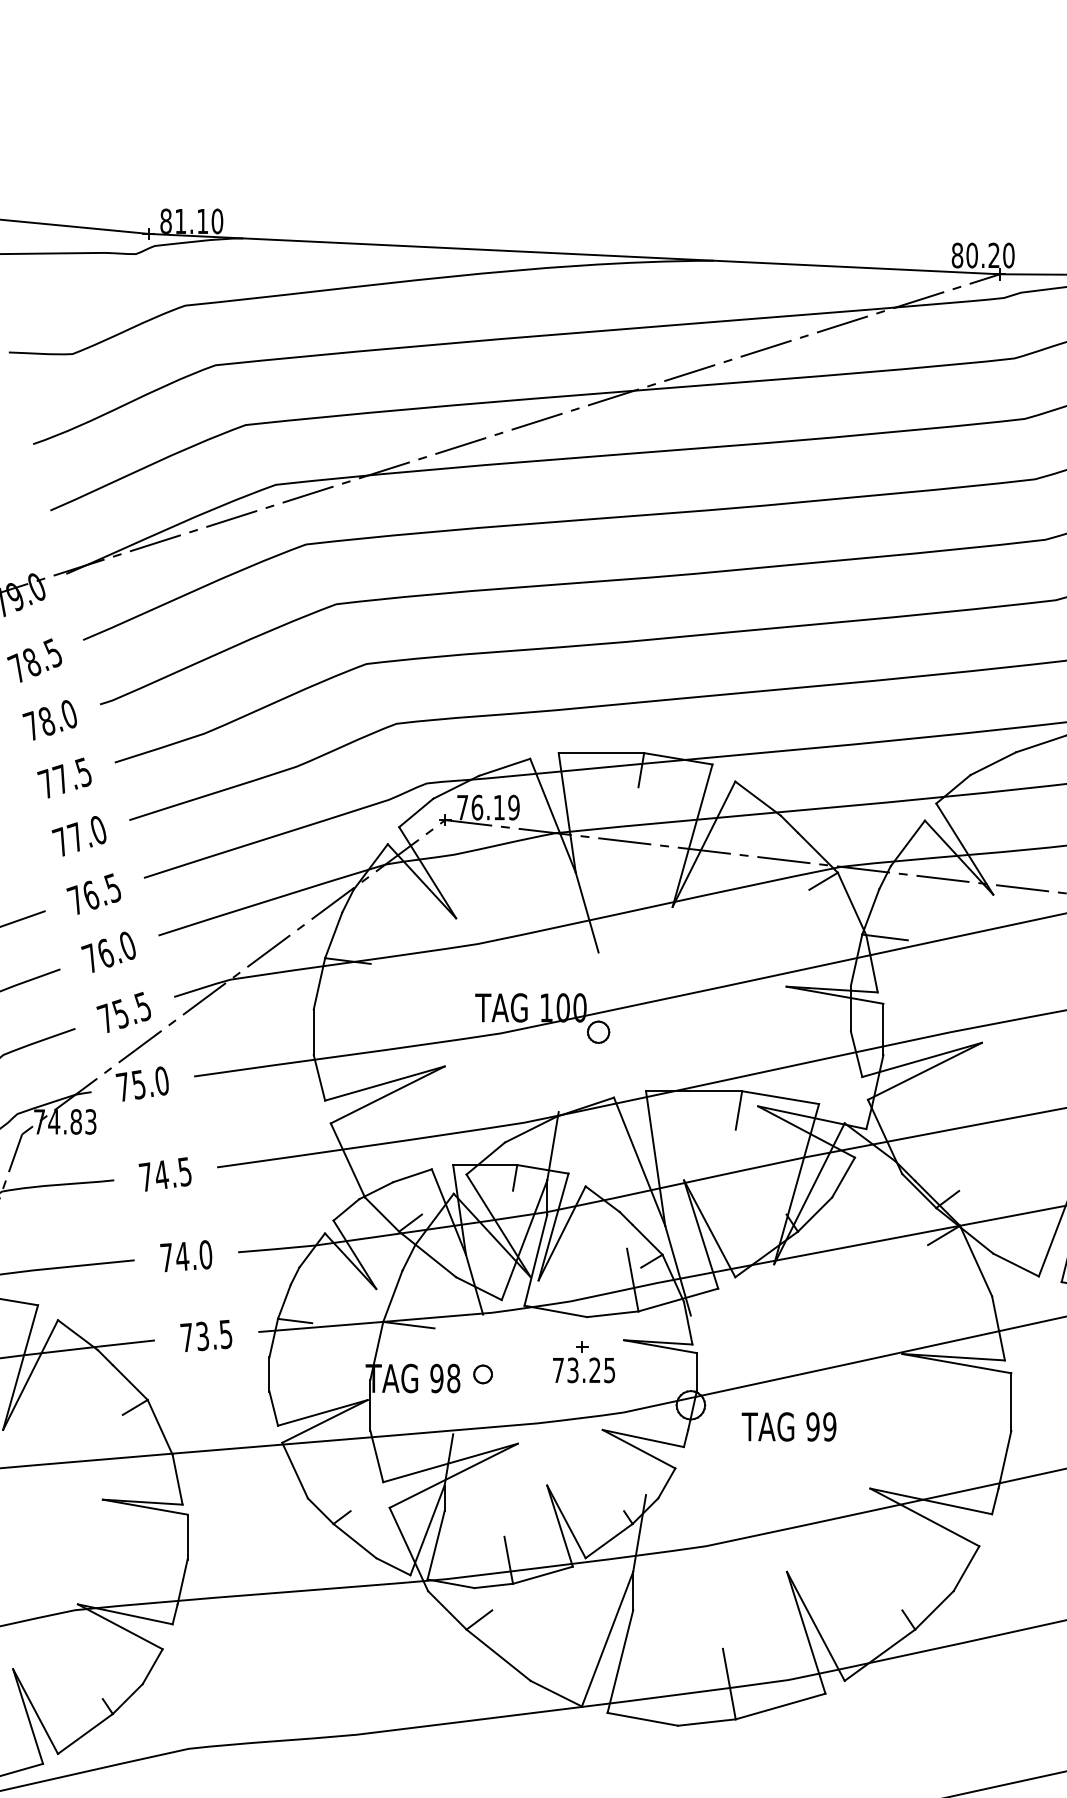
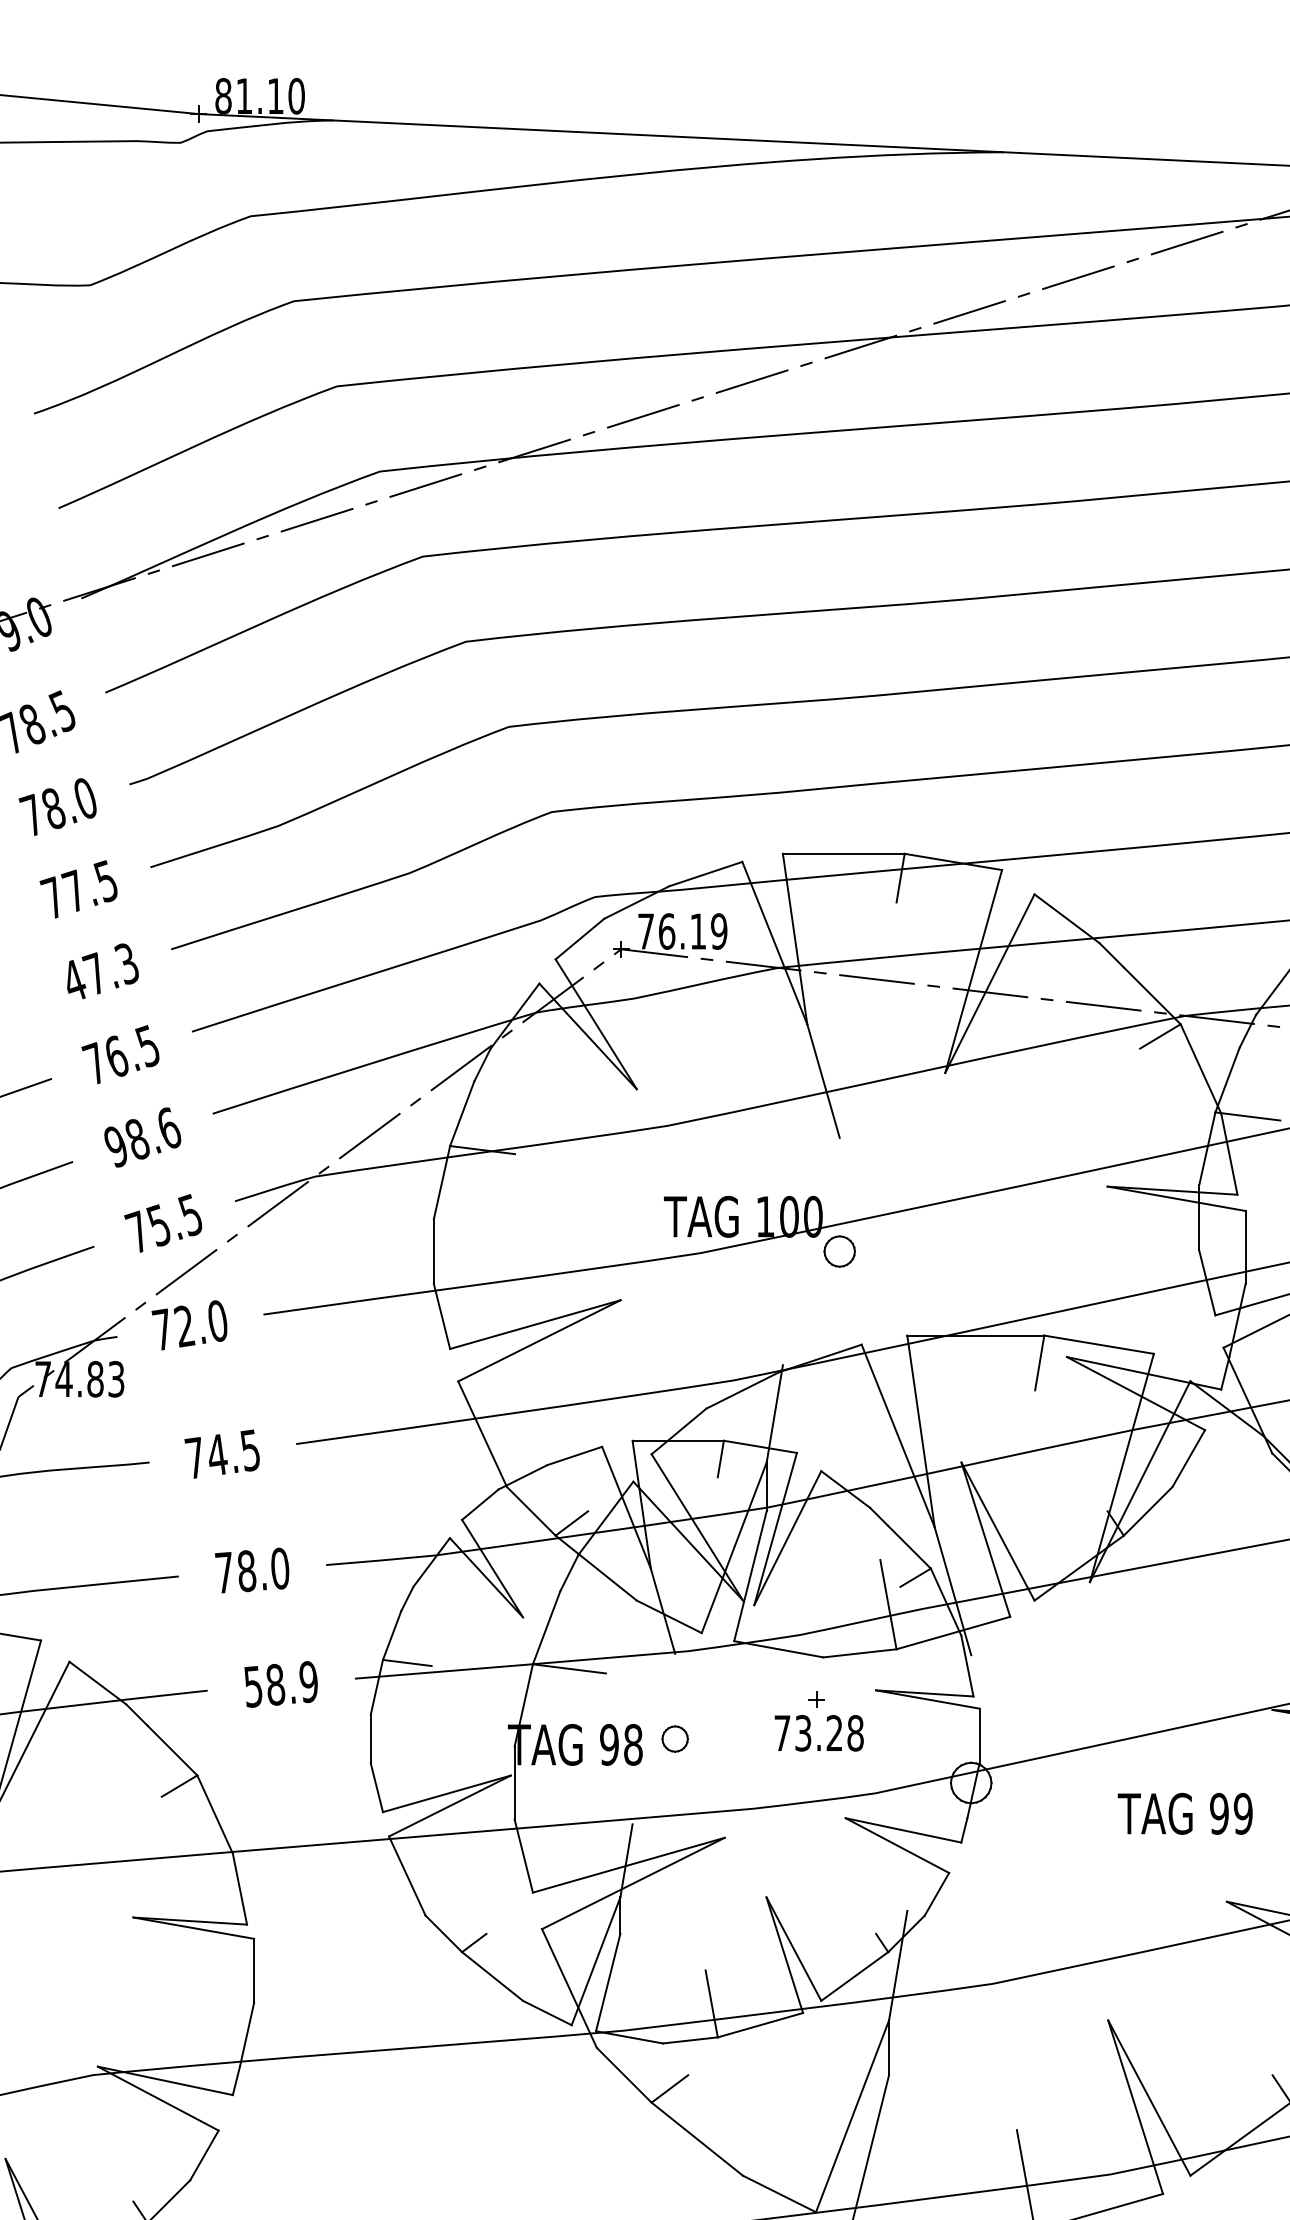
text: (78, 836) -> (98, 972), 77.0 -> 47.3
text: (108, 952) -> (141, 1137), 76.0 -> 98.6
text: (138, 1084) -> (184, 1325), 75.0 -> 72.0
text: (182, 1256) -> (246, 1571), 74.0 -> 78.0
text: (206, 1335) -> (281, 1683), 73.5 -> 58.9
text: (609, 1370) -> (855, 1733), 73.25 -> 73.28
text: (788, 1426) -> (1184, 1813), moved

